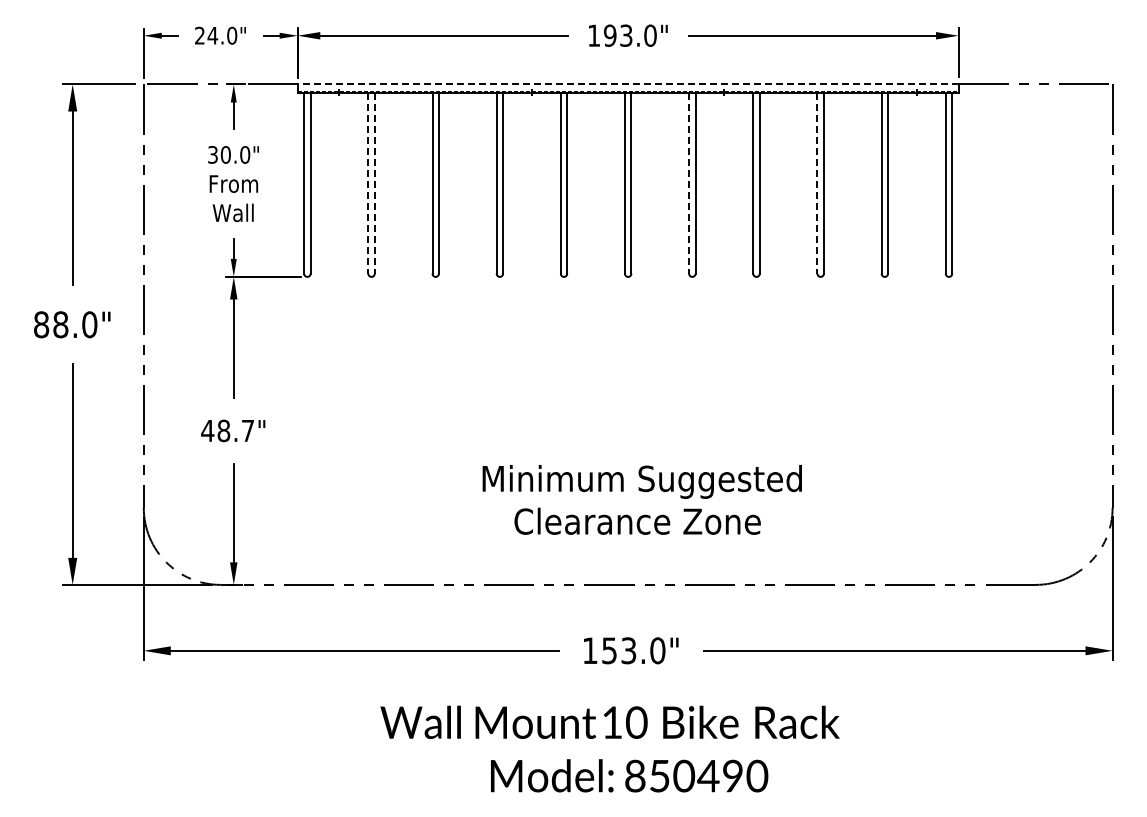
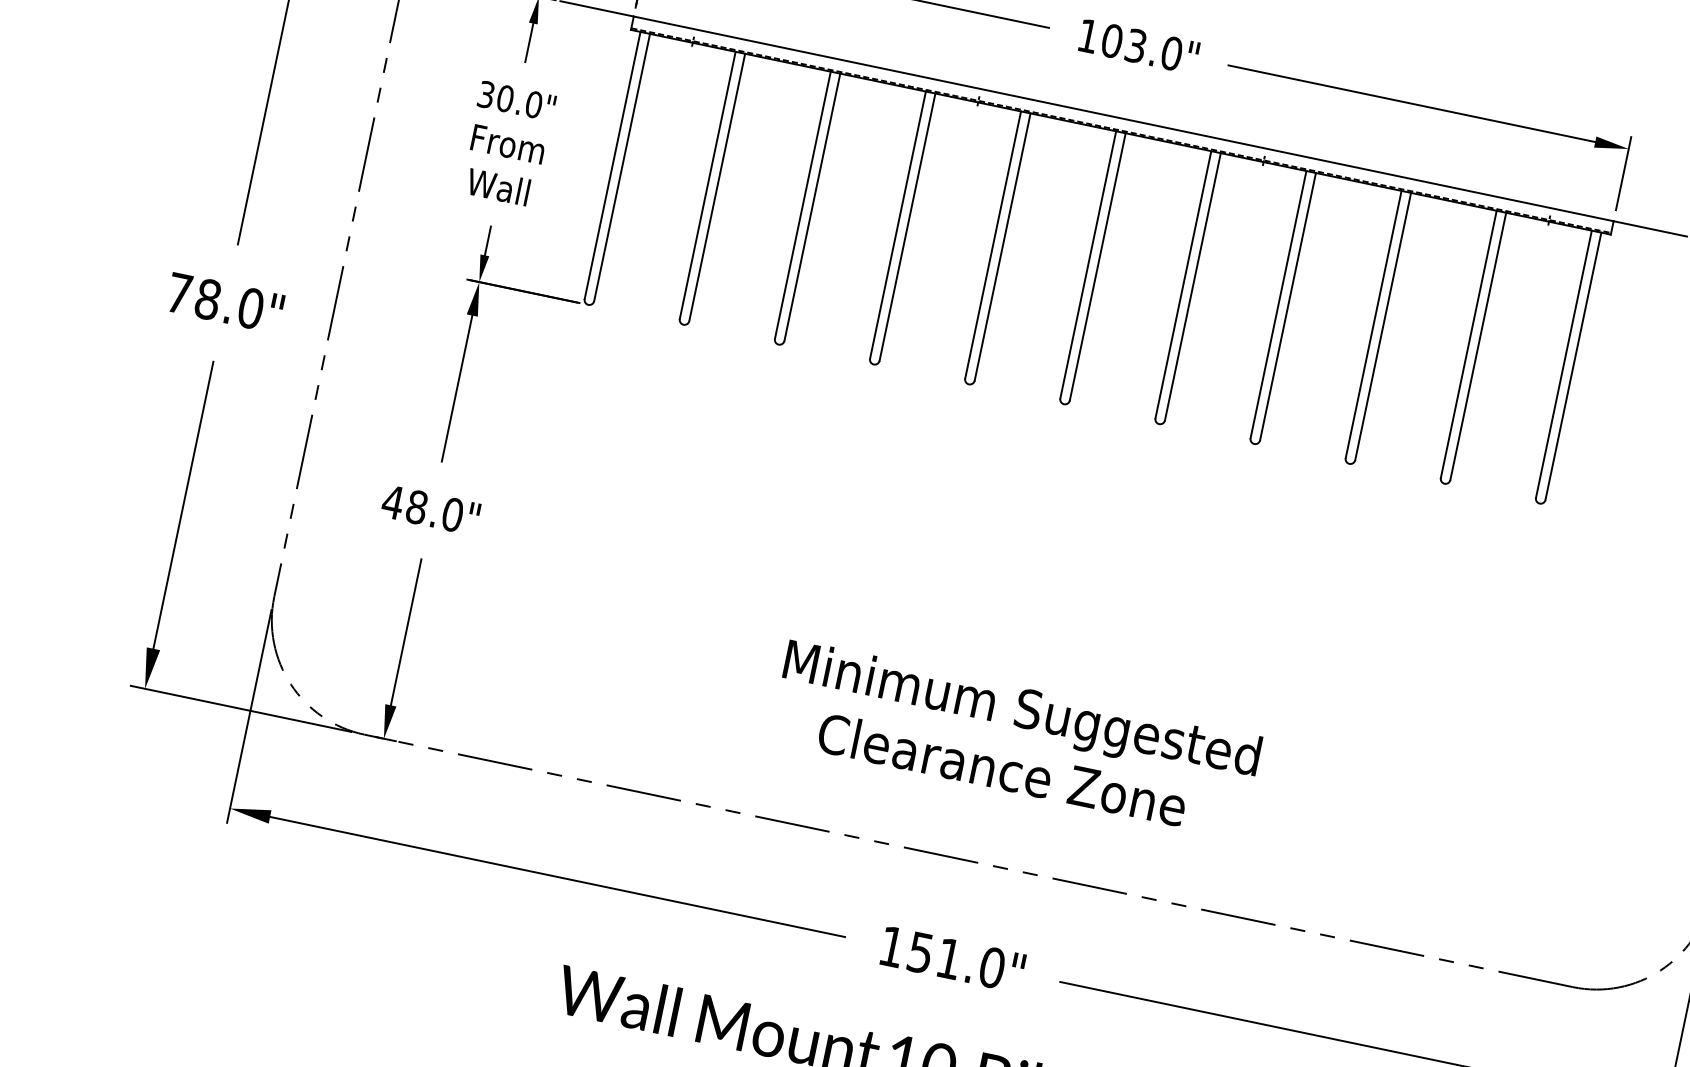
text: (609, 35) -> (1111, 40), 193.0" -> 103.0"
line: (627, 84) -> (1122, 118), dashed -> solid
line: (368, 184) -> (707, 186), dashed -> solid
line: (374, 184) -> (716, 188), dashed -> solid
line: (689, 184) -> (1183, 286), dashed -> solid
line: (817, 184) -> (1373, 325), dashed -> solid
text: (41, 324) -> (179, 293), 88.0" -> 78.0"
text: (247, 430) -> (452, 514), 48.7" -> 48.0"
text: (628, 650) -> (948, 958), 153.0" -> 151.0"

